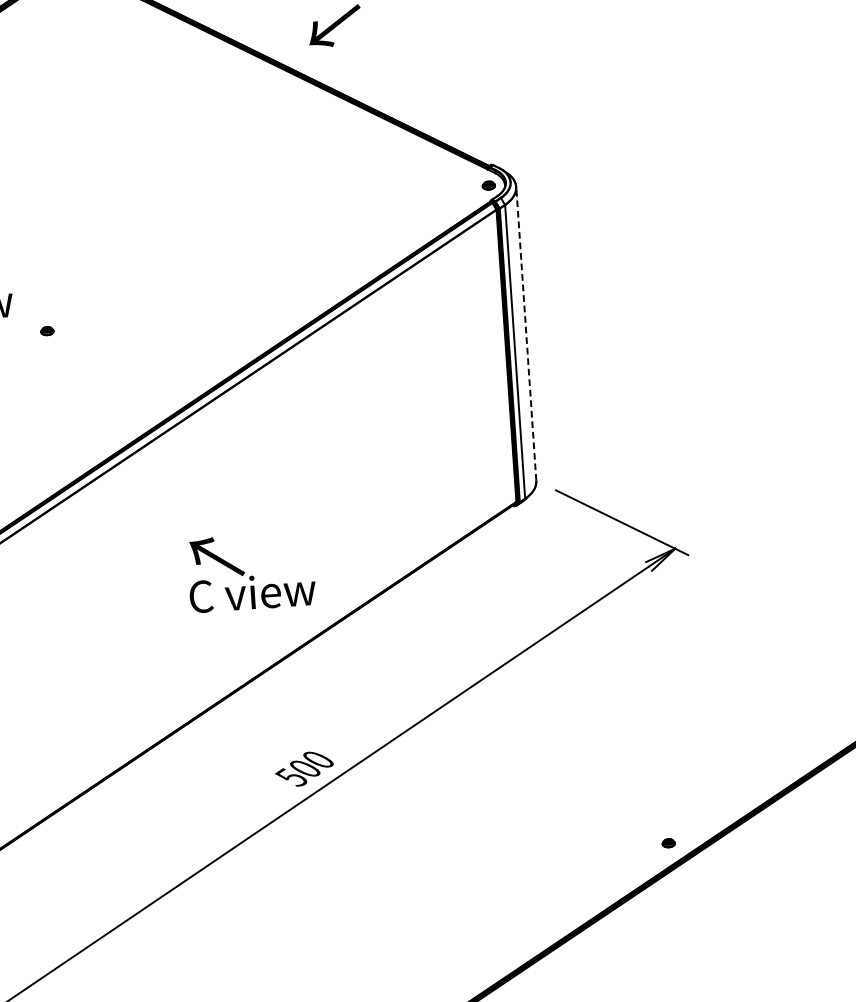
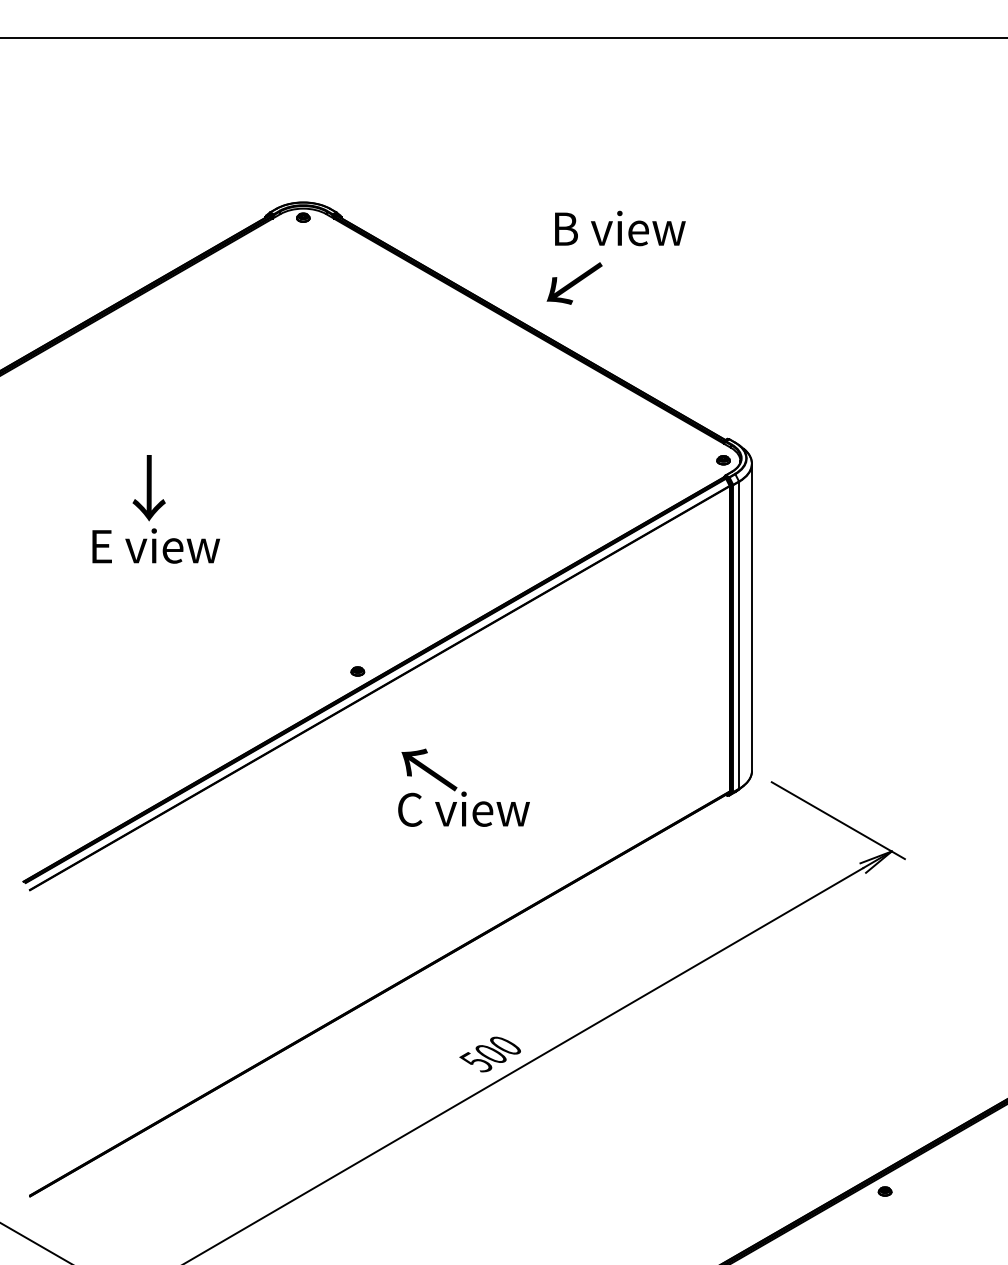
part: (47, 331) -> (357, 671), moved
line: (526, 333) -> (752, 616), dashed -> solid
text: (250, 571) -> (463, 787), moved
part: (668, 843) -> (884, 1191), moved

